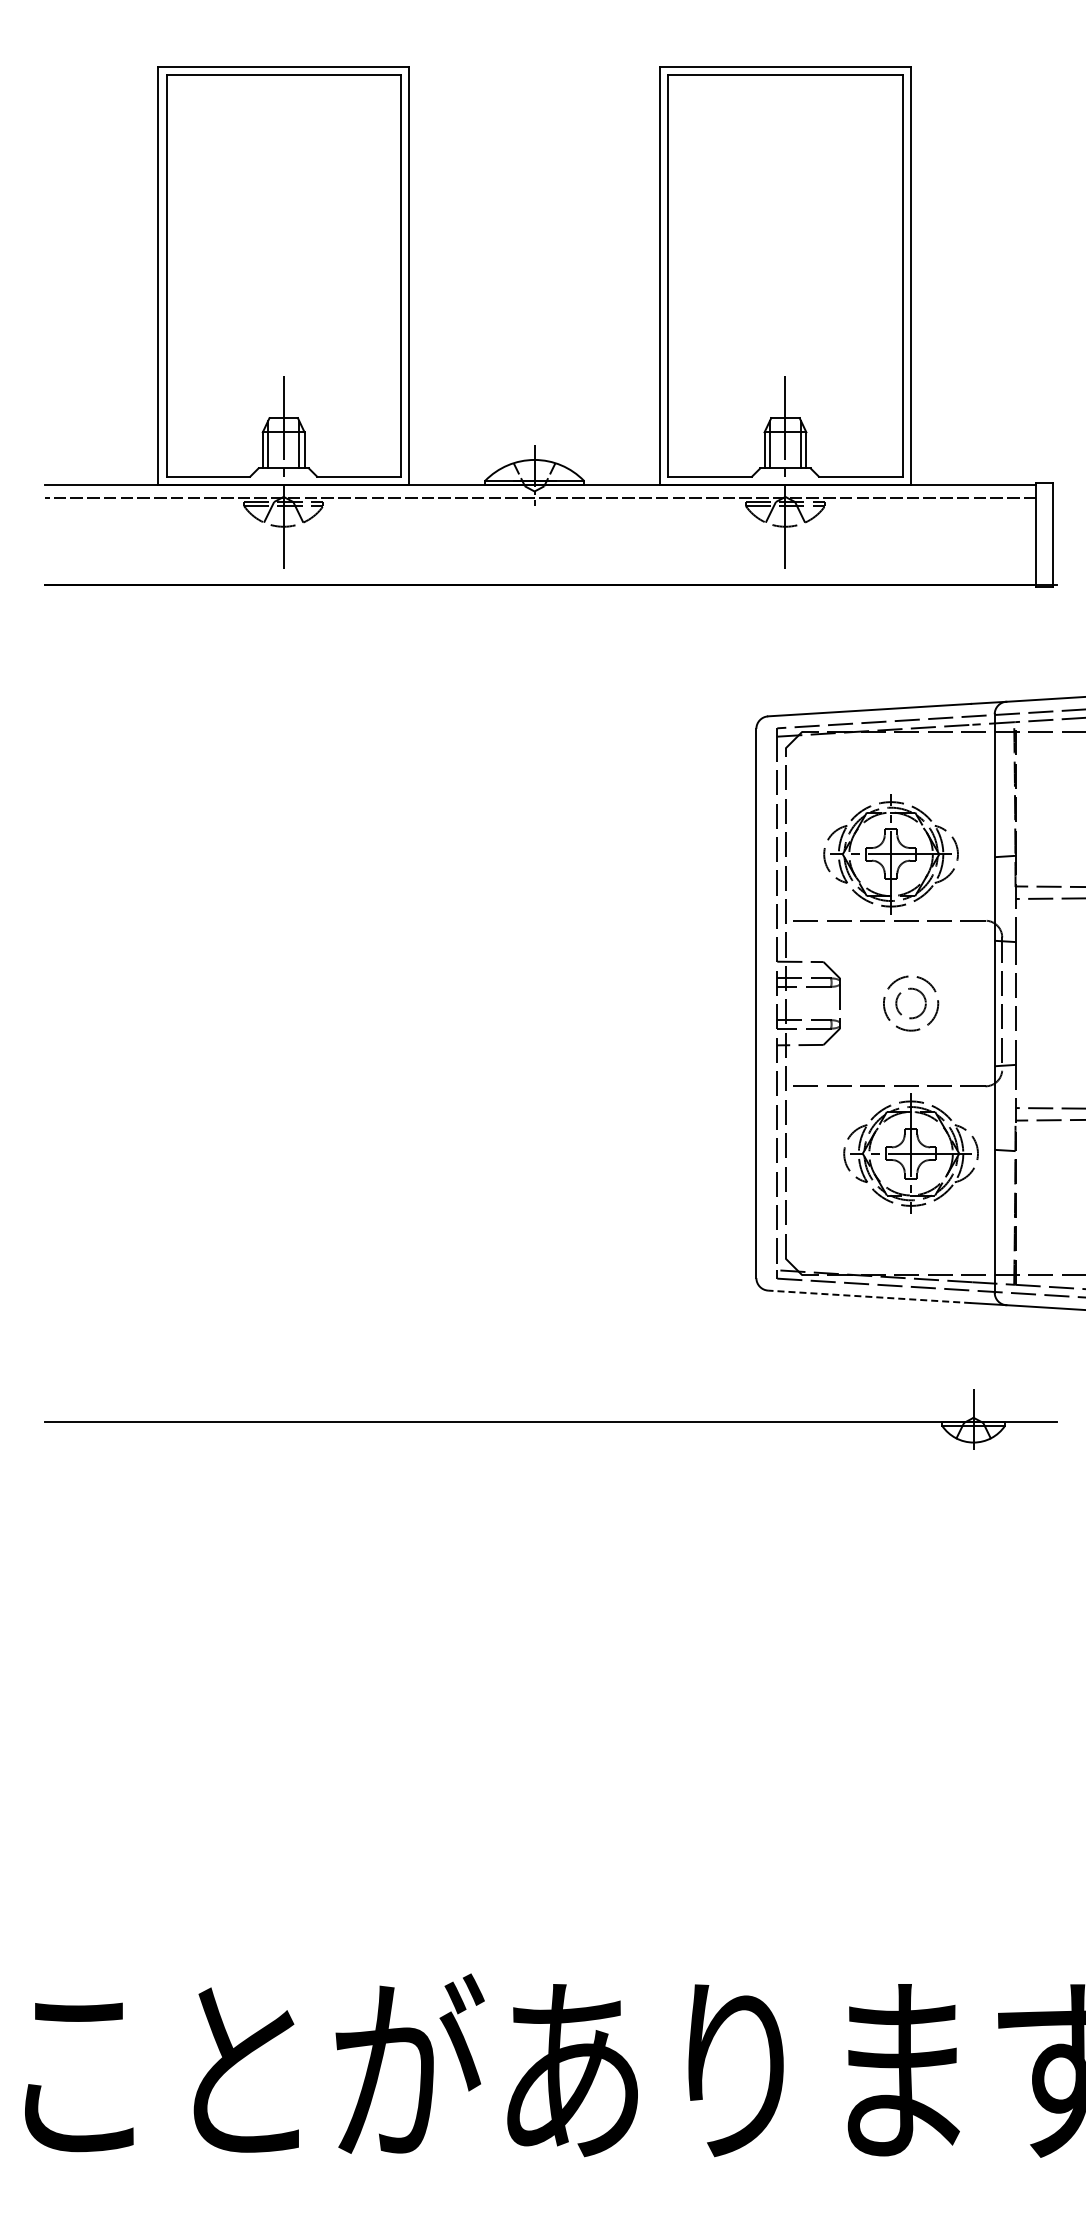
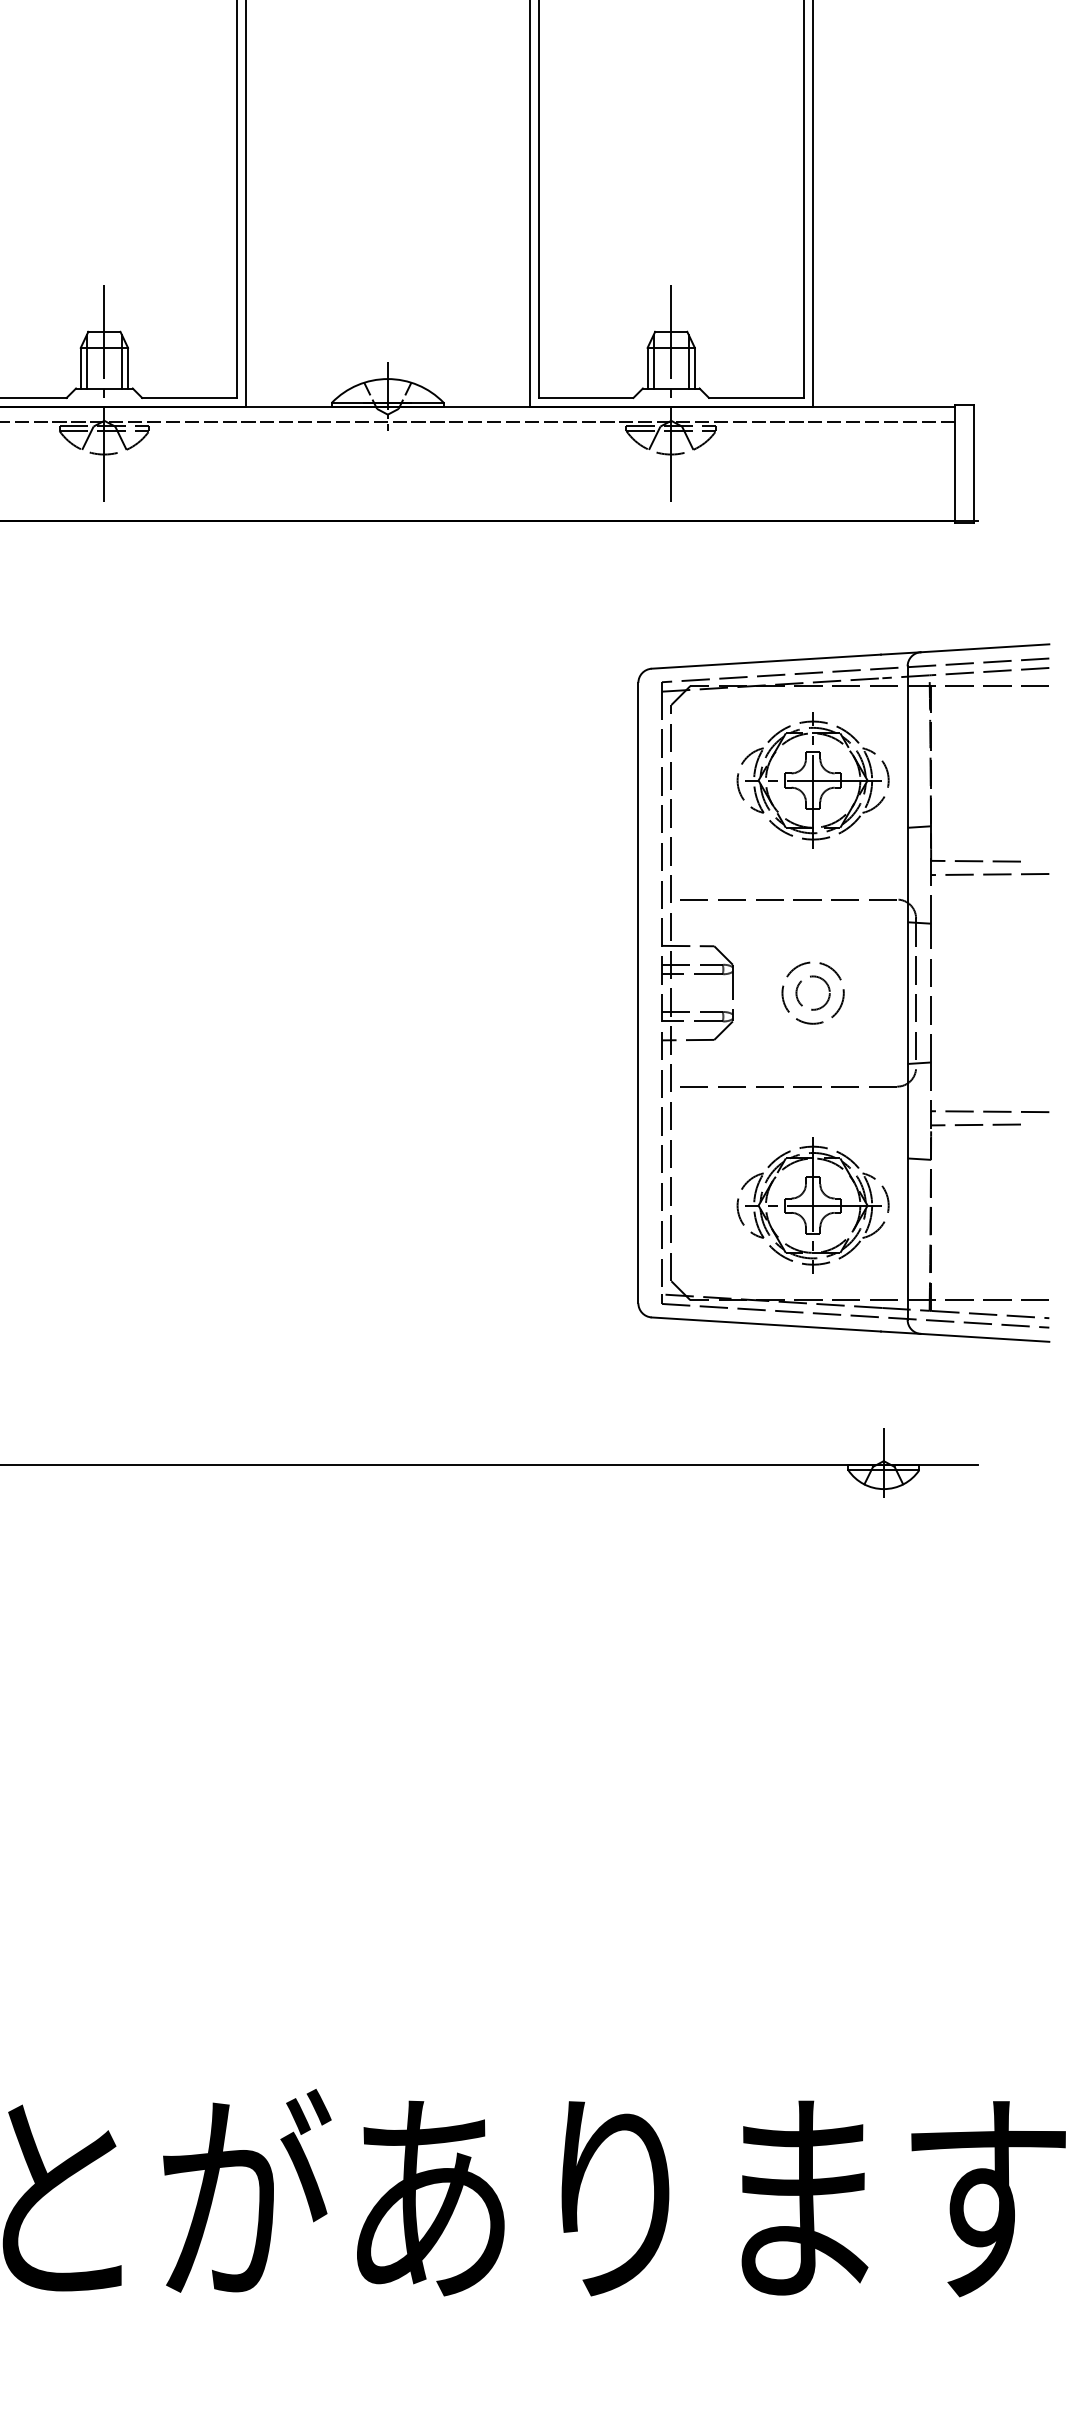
part: (890, 854) -> (812, 780), moved
part: (910, 1153) -> (812, 1205), moved
line: (869, 1296) -> (766, 1324), dashed -> solid

